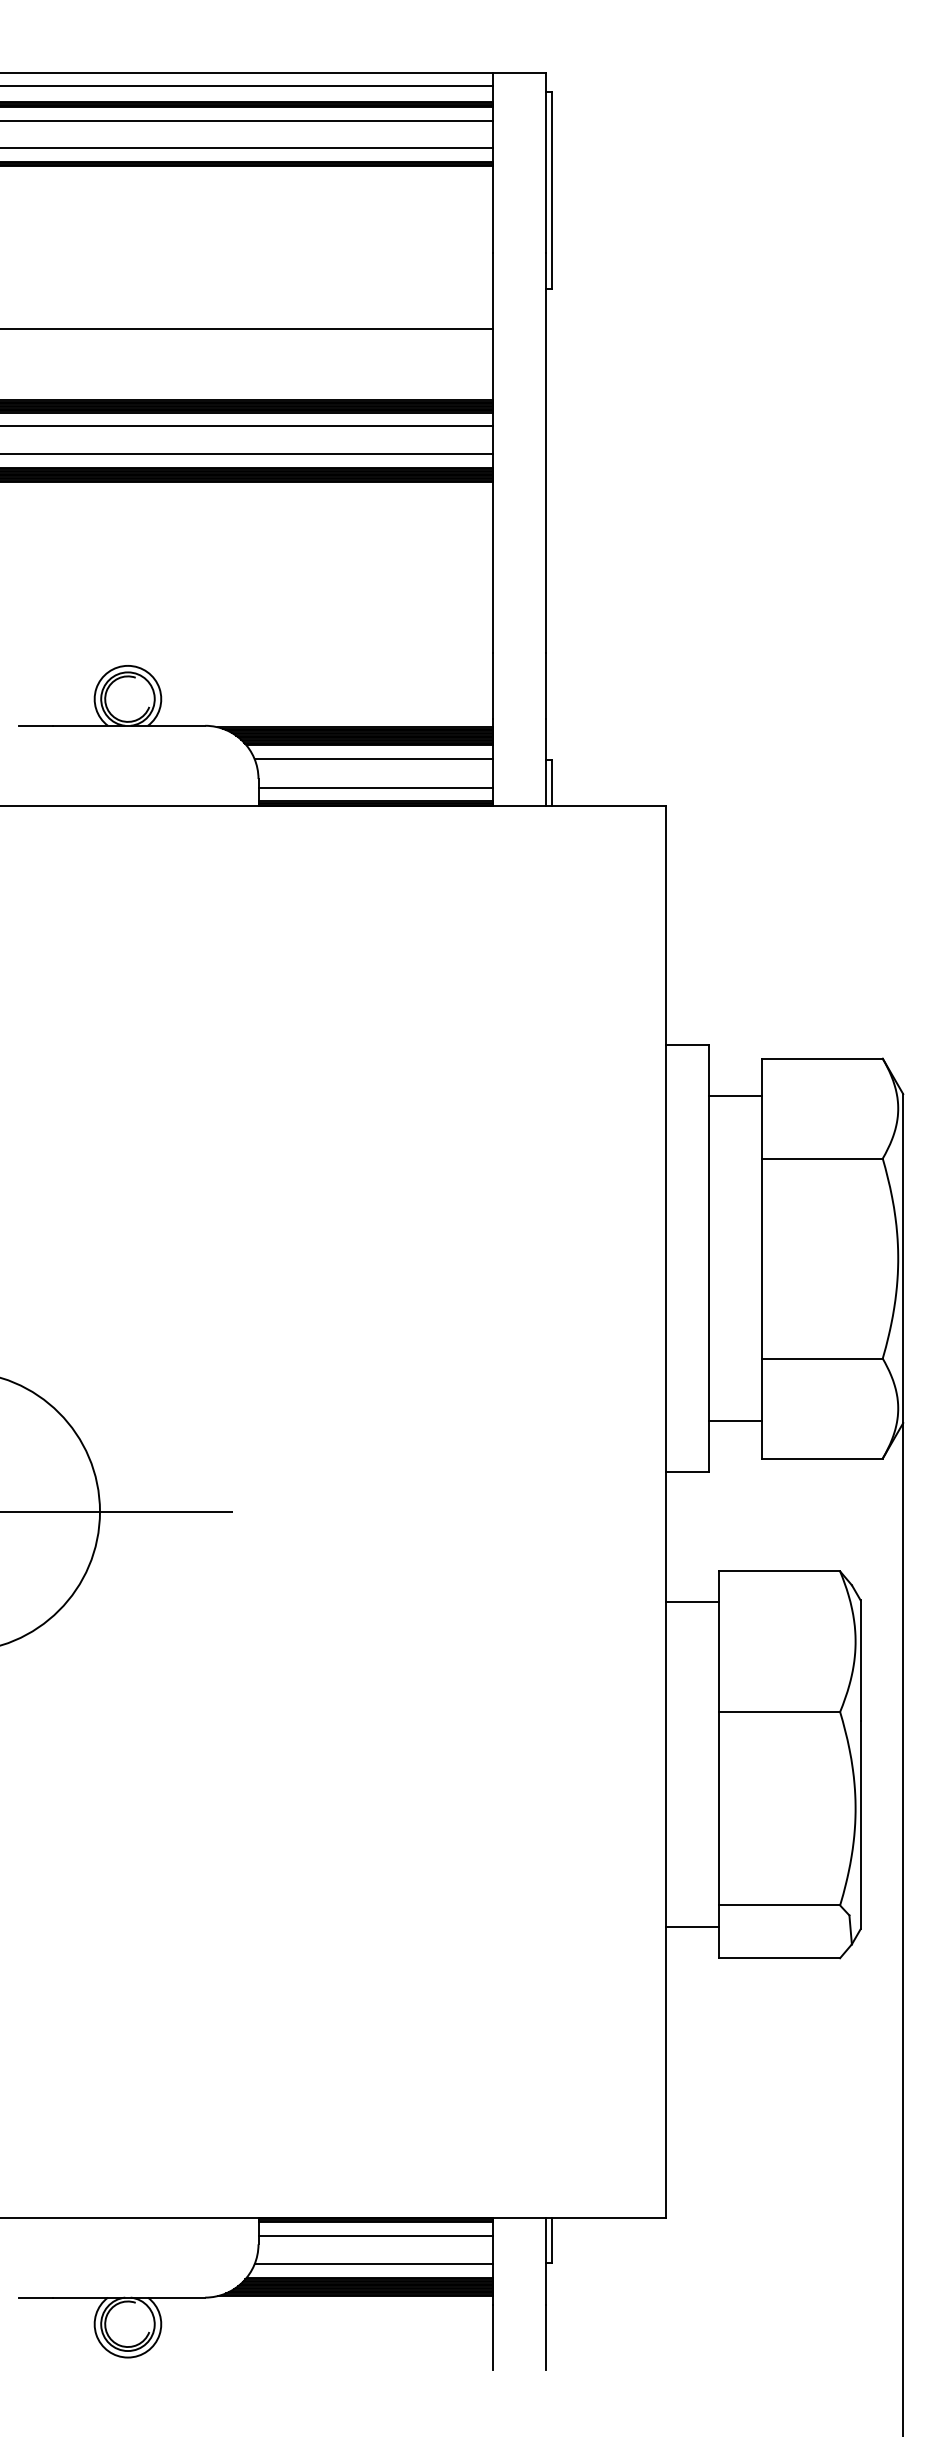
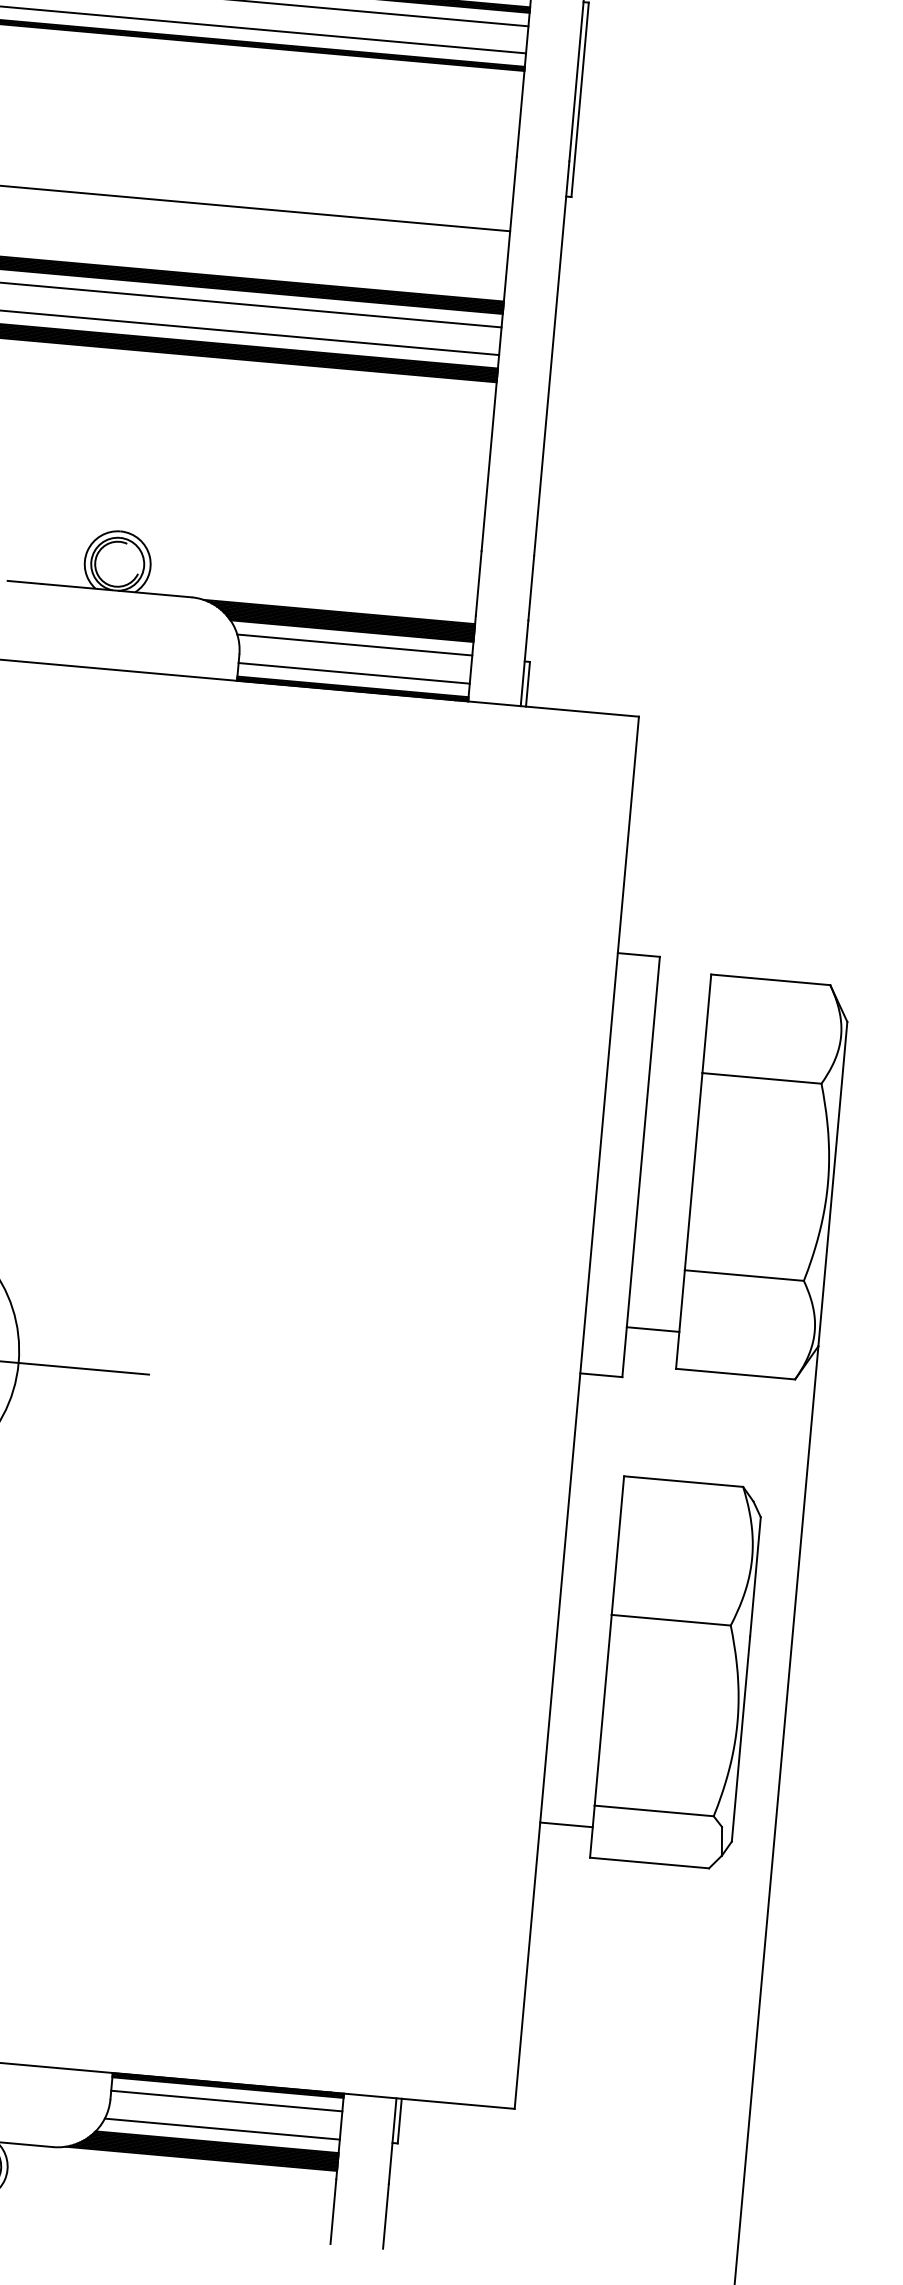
line: (735, 1096) -> (681, 1009), removed
line: (692, 1602) -> (594, 1504), removed

